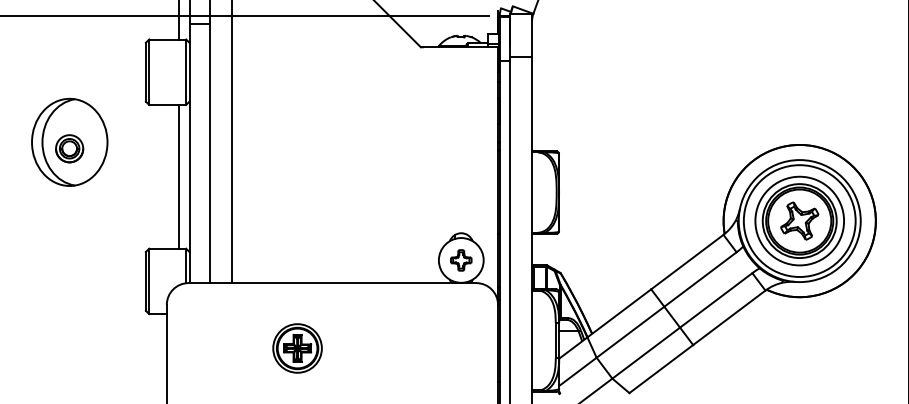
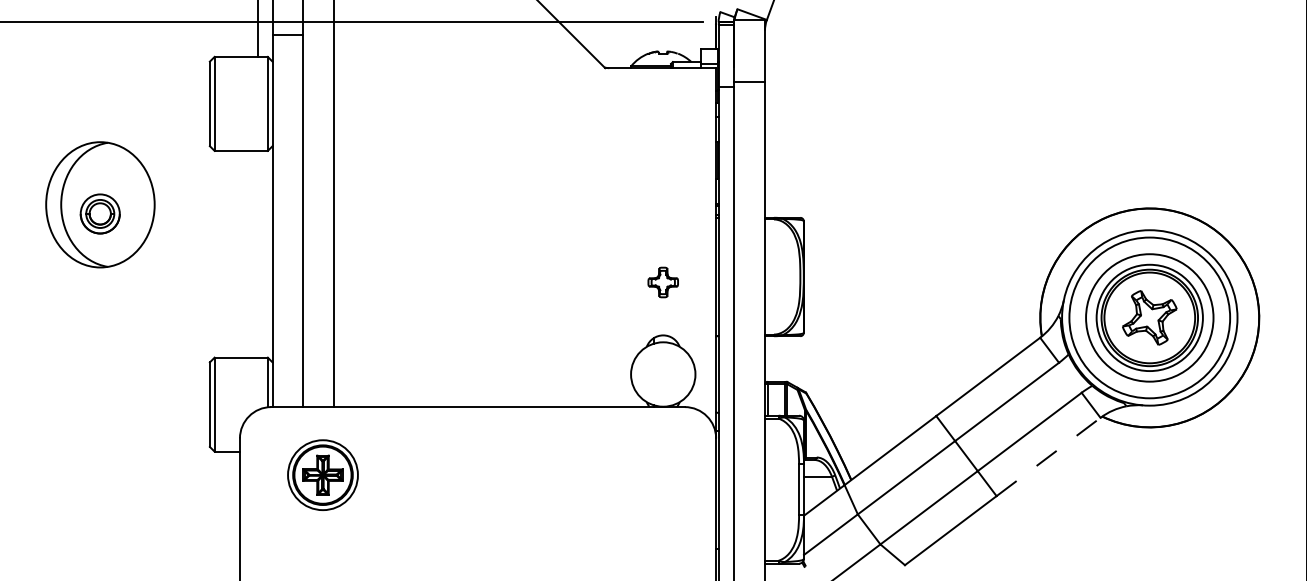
line: (179, 176) -> (258, 253), removed
part: (461, 260) -> (663, 282), moved
line: (729, 317) -> (1048, 456), solid -> dashed
part: (297, 348) -> (322, 475), moved

